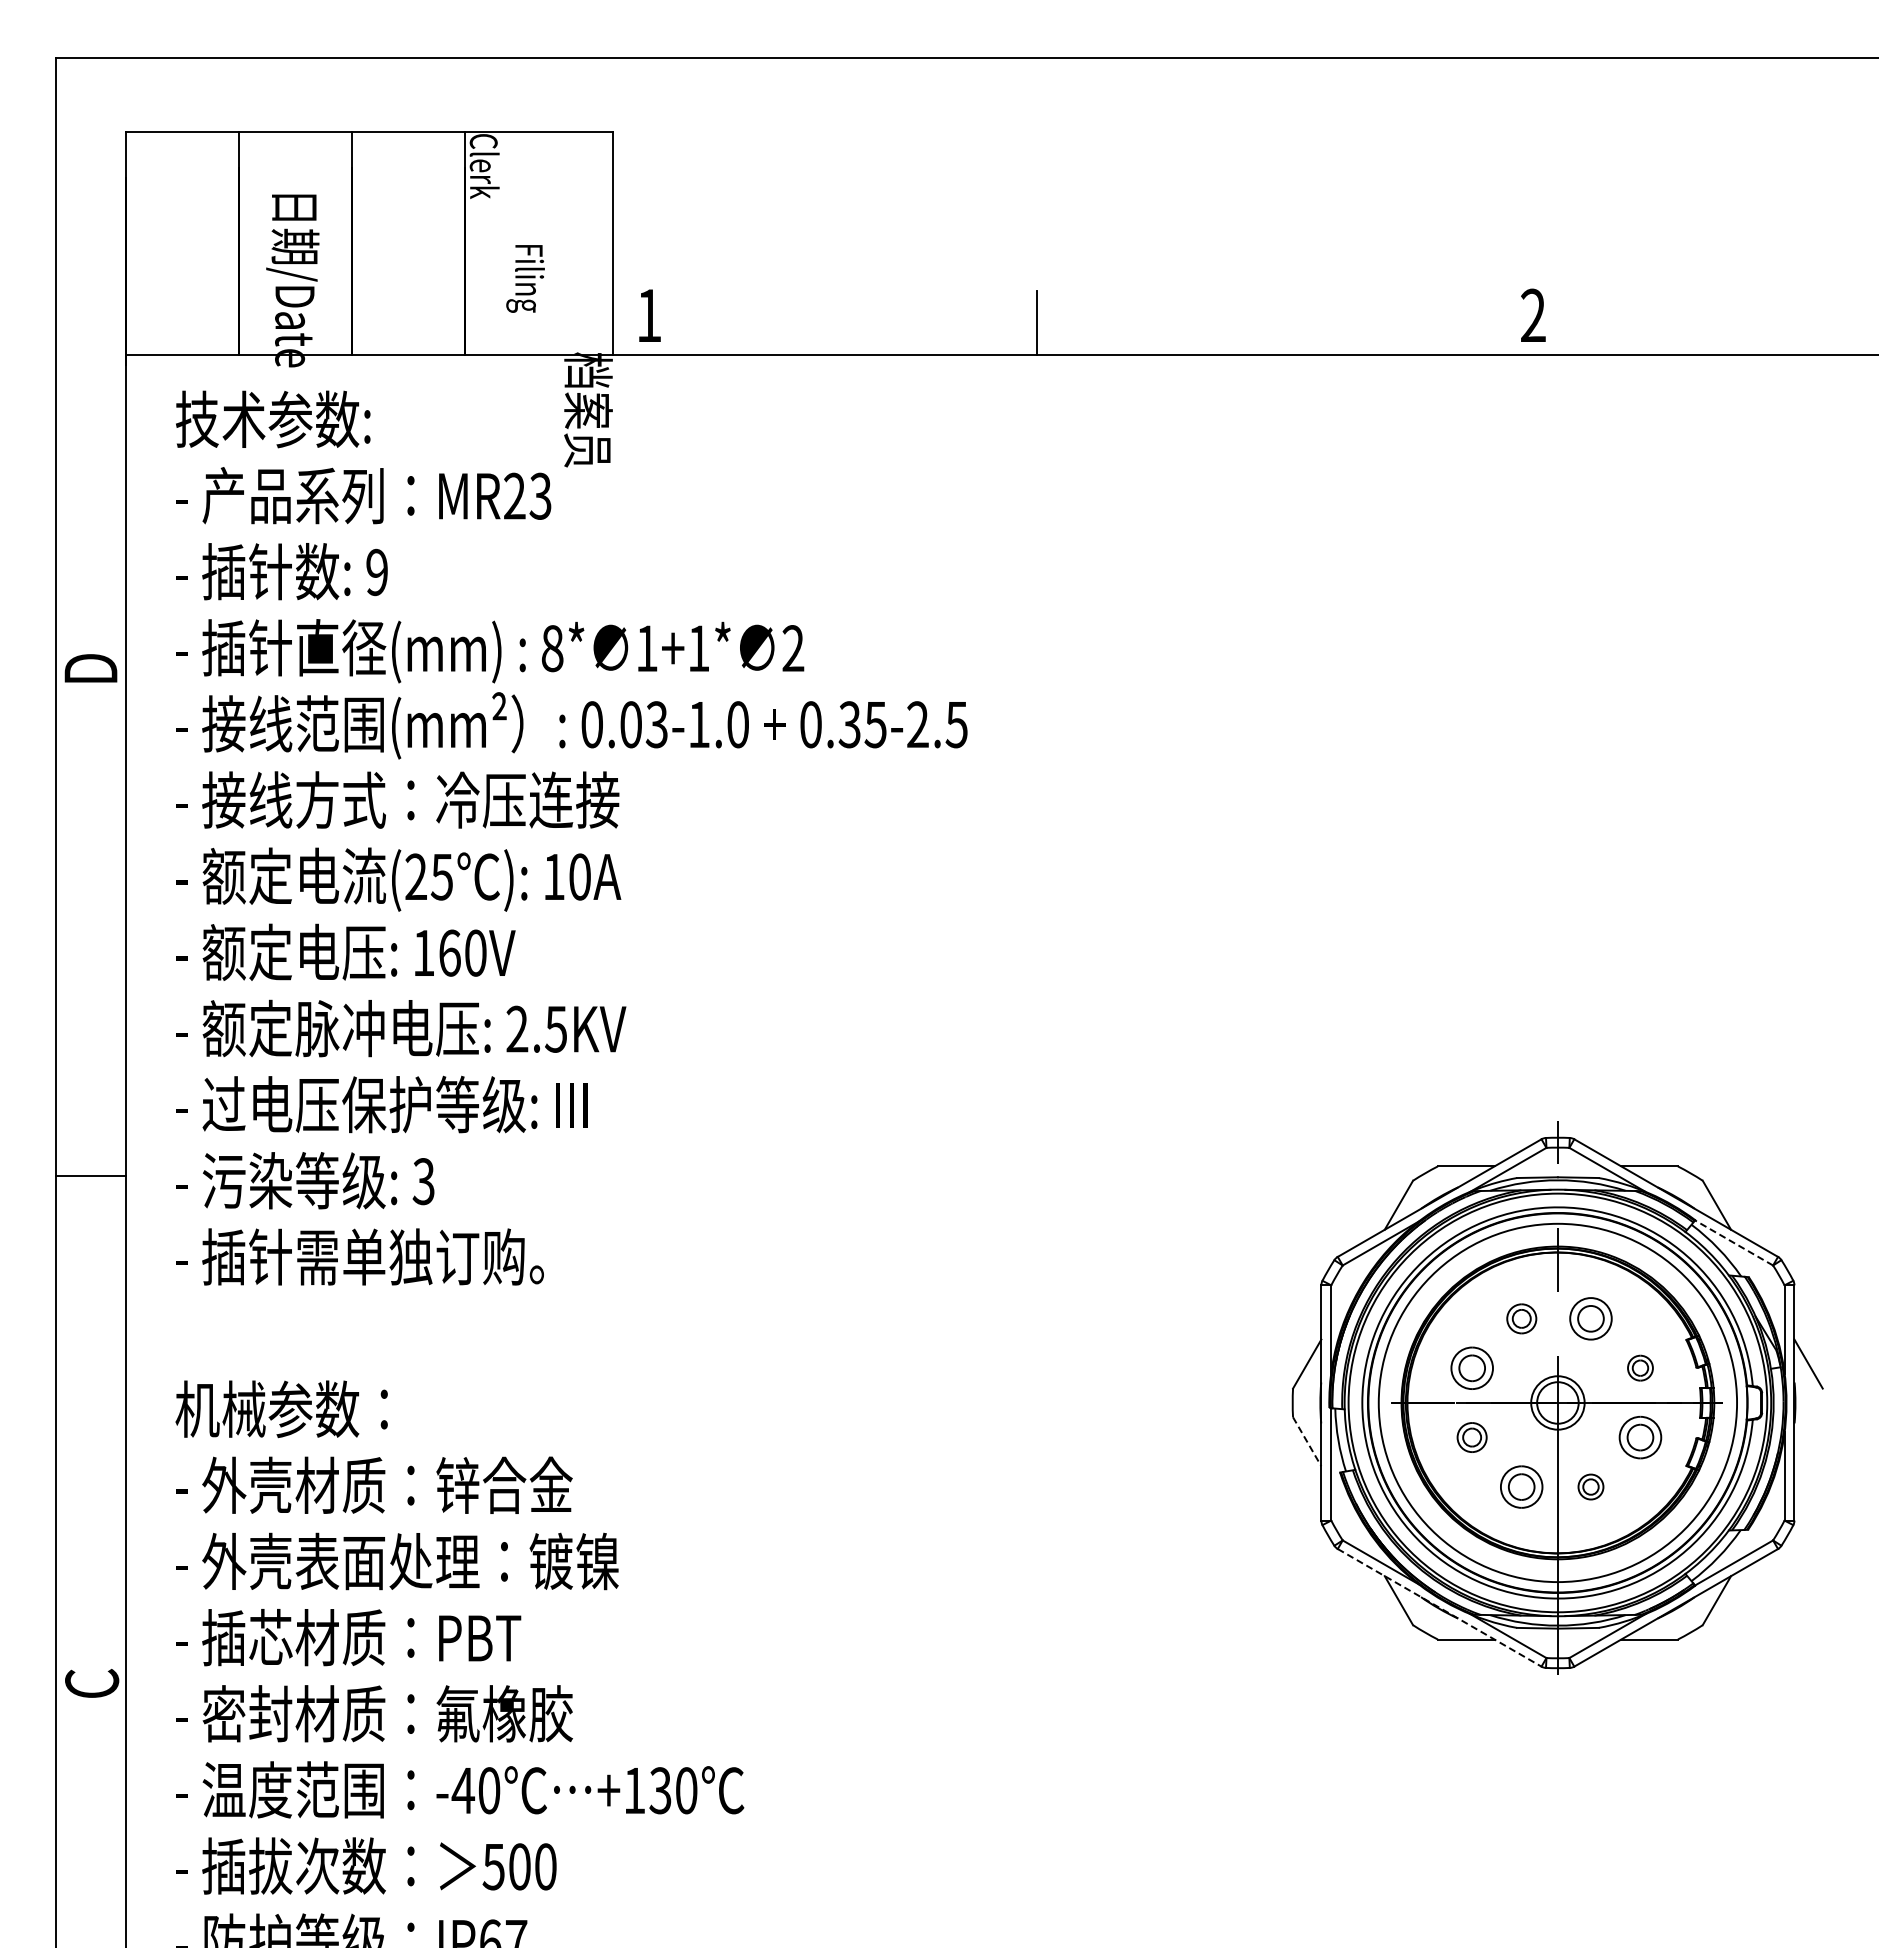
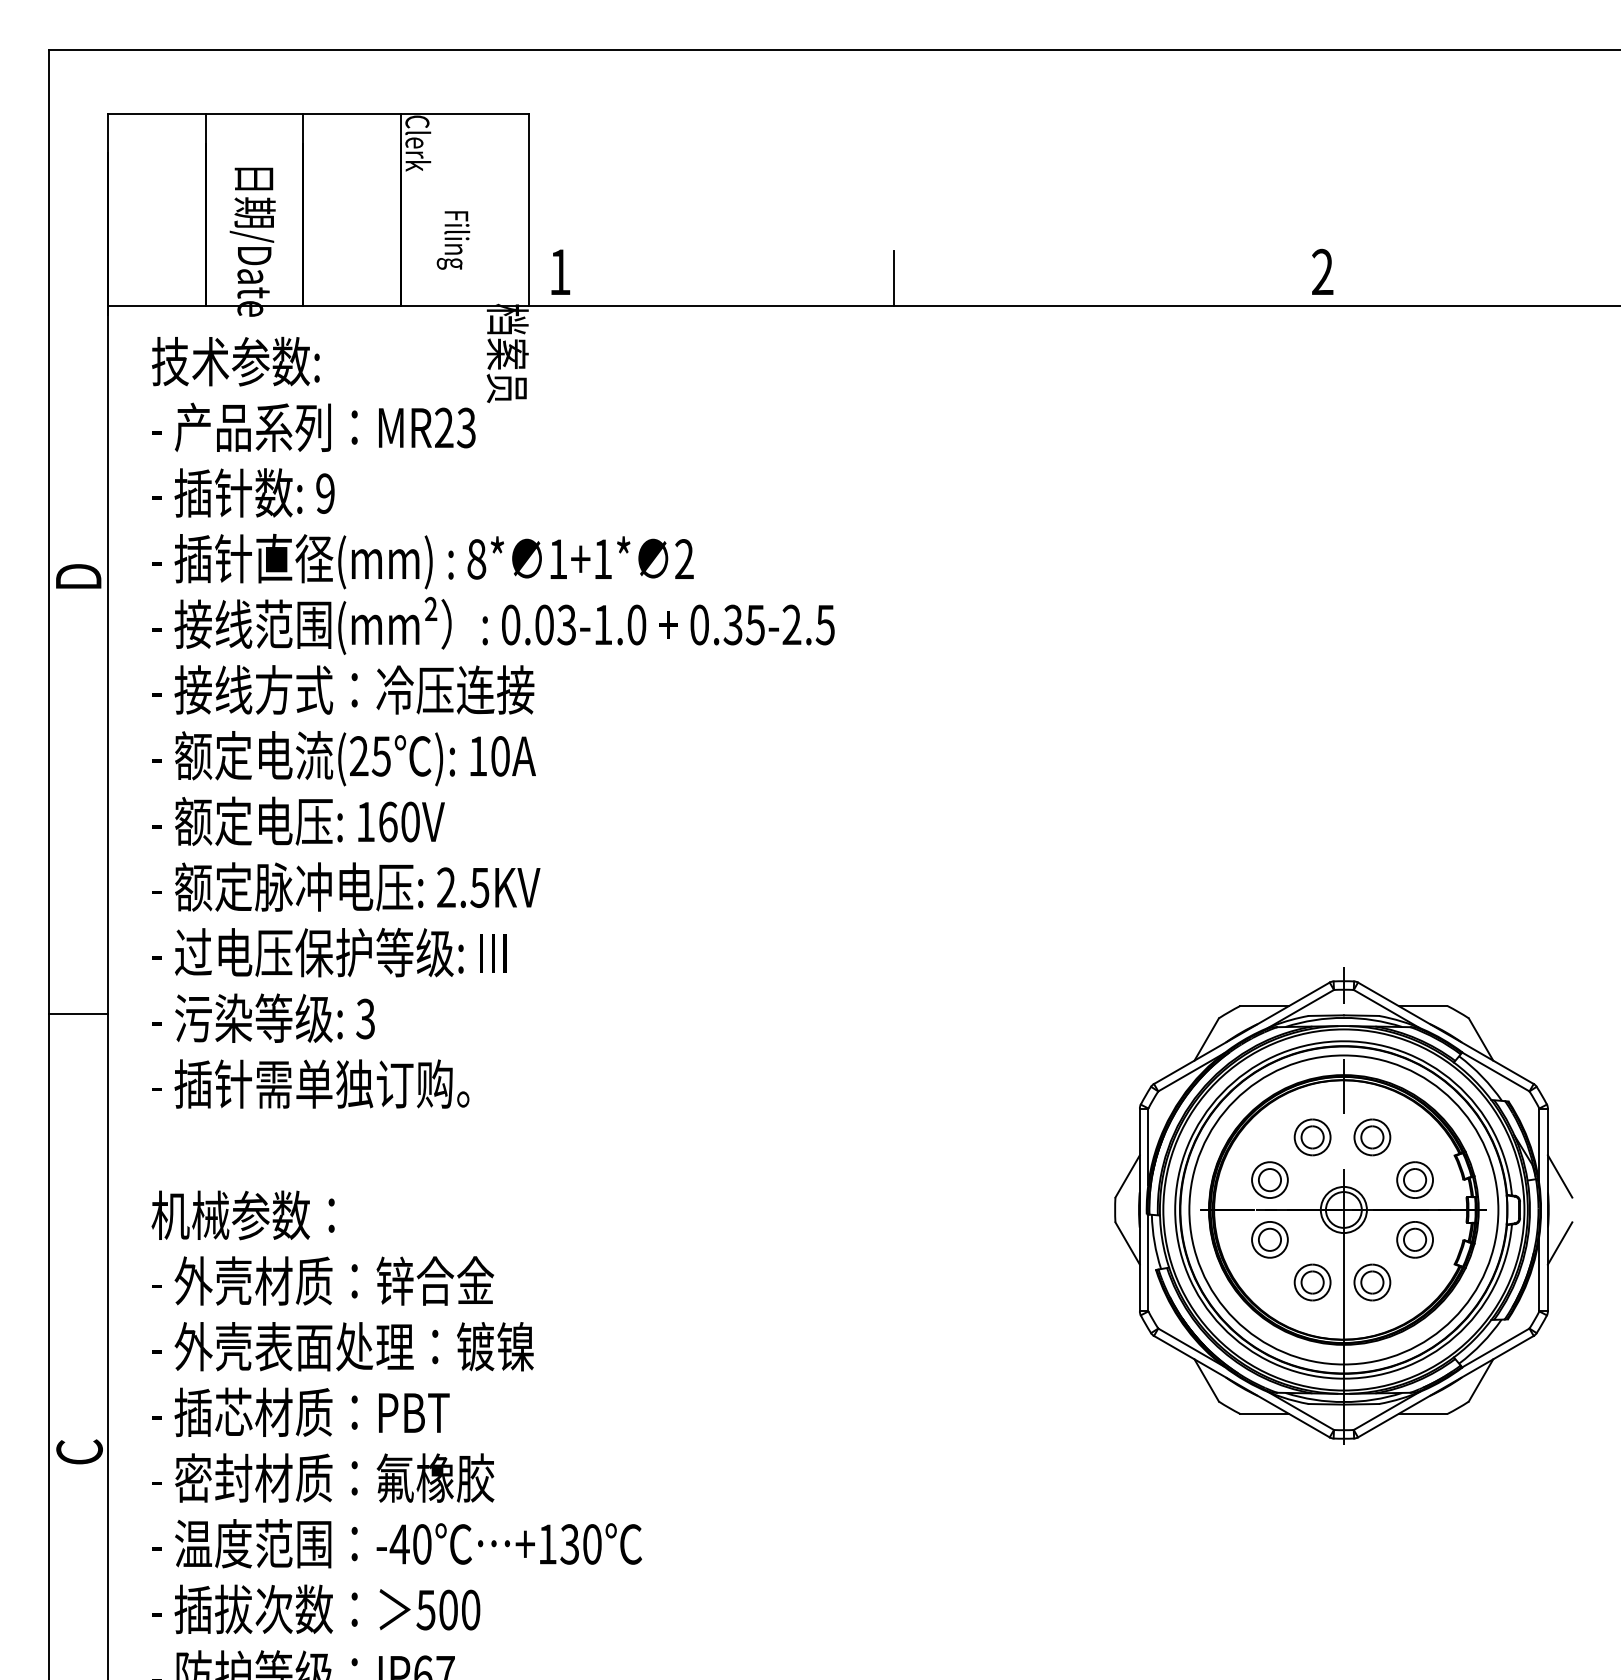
line: (1733, 1242) -> (1495, 1071), dashed -> solid
part: (1521, 1318) -> (1312, 1137), size x1.43
part: (1640, 1367) -> (1415, 1179), size x1.67
part: (1471, 1437) -> (1269, 1239), size x1.43
line: (1808, 1441) -> (1560, 1243), added
line: (1307, 1442) -> (1127, 1244), dashed -> solid
part: (1590, 1486) -> (1371, 1282), size x1.67
line: (1439, 1607) -> (1241, 1386), dashed -> solid

